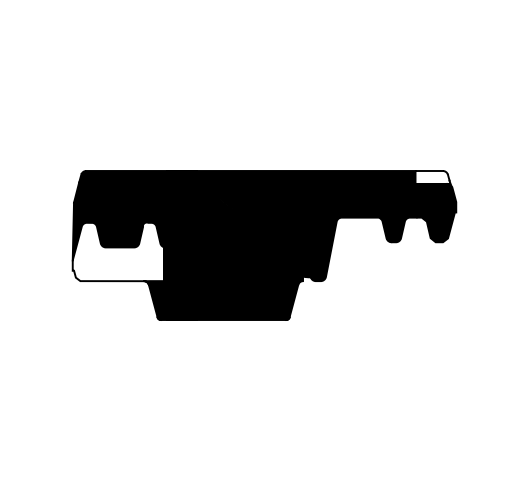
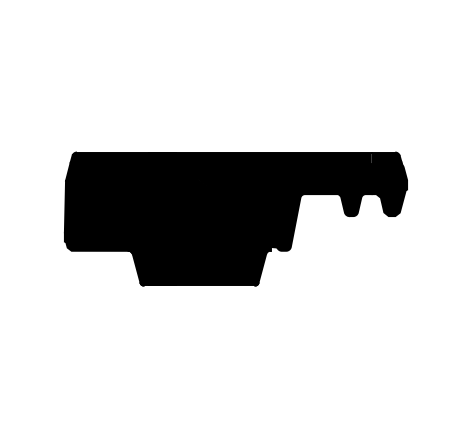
fill: (433, 177) -> (386, 158), added
fill: (128, 251) -> (114, 224), added

